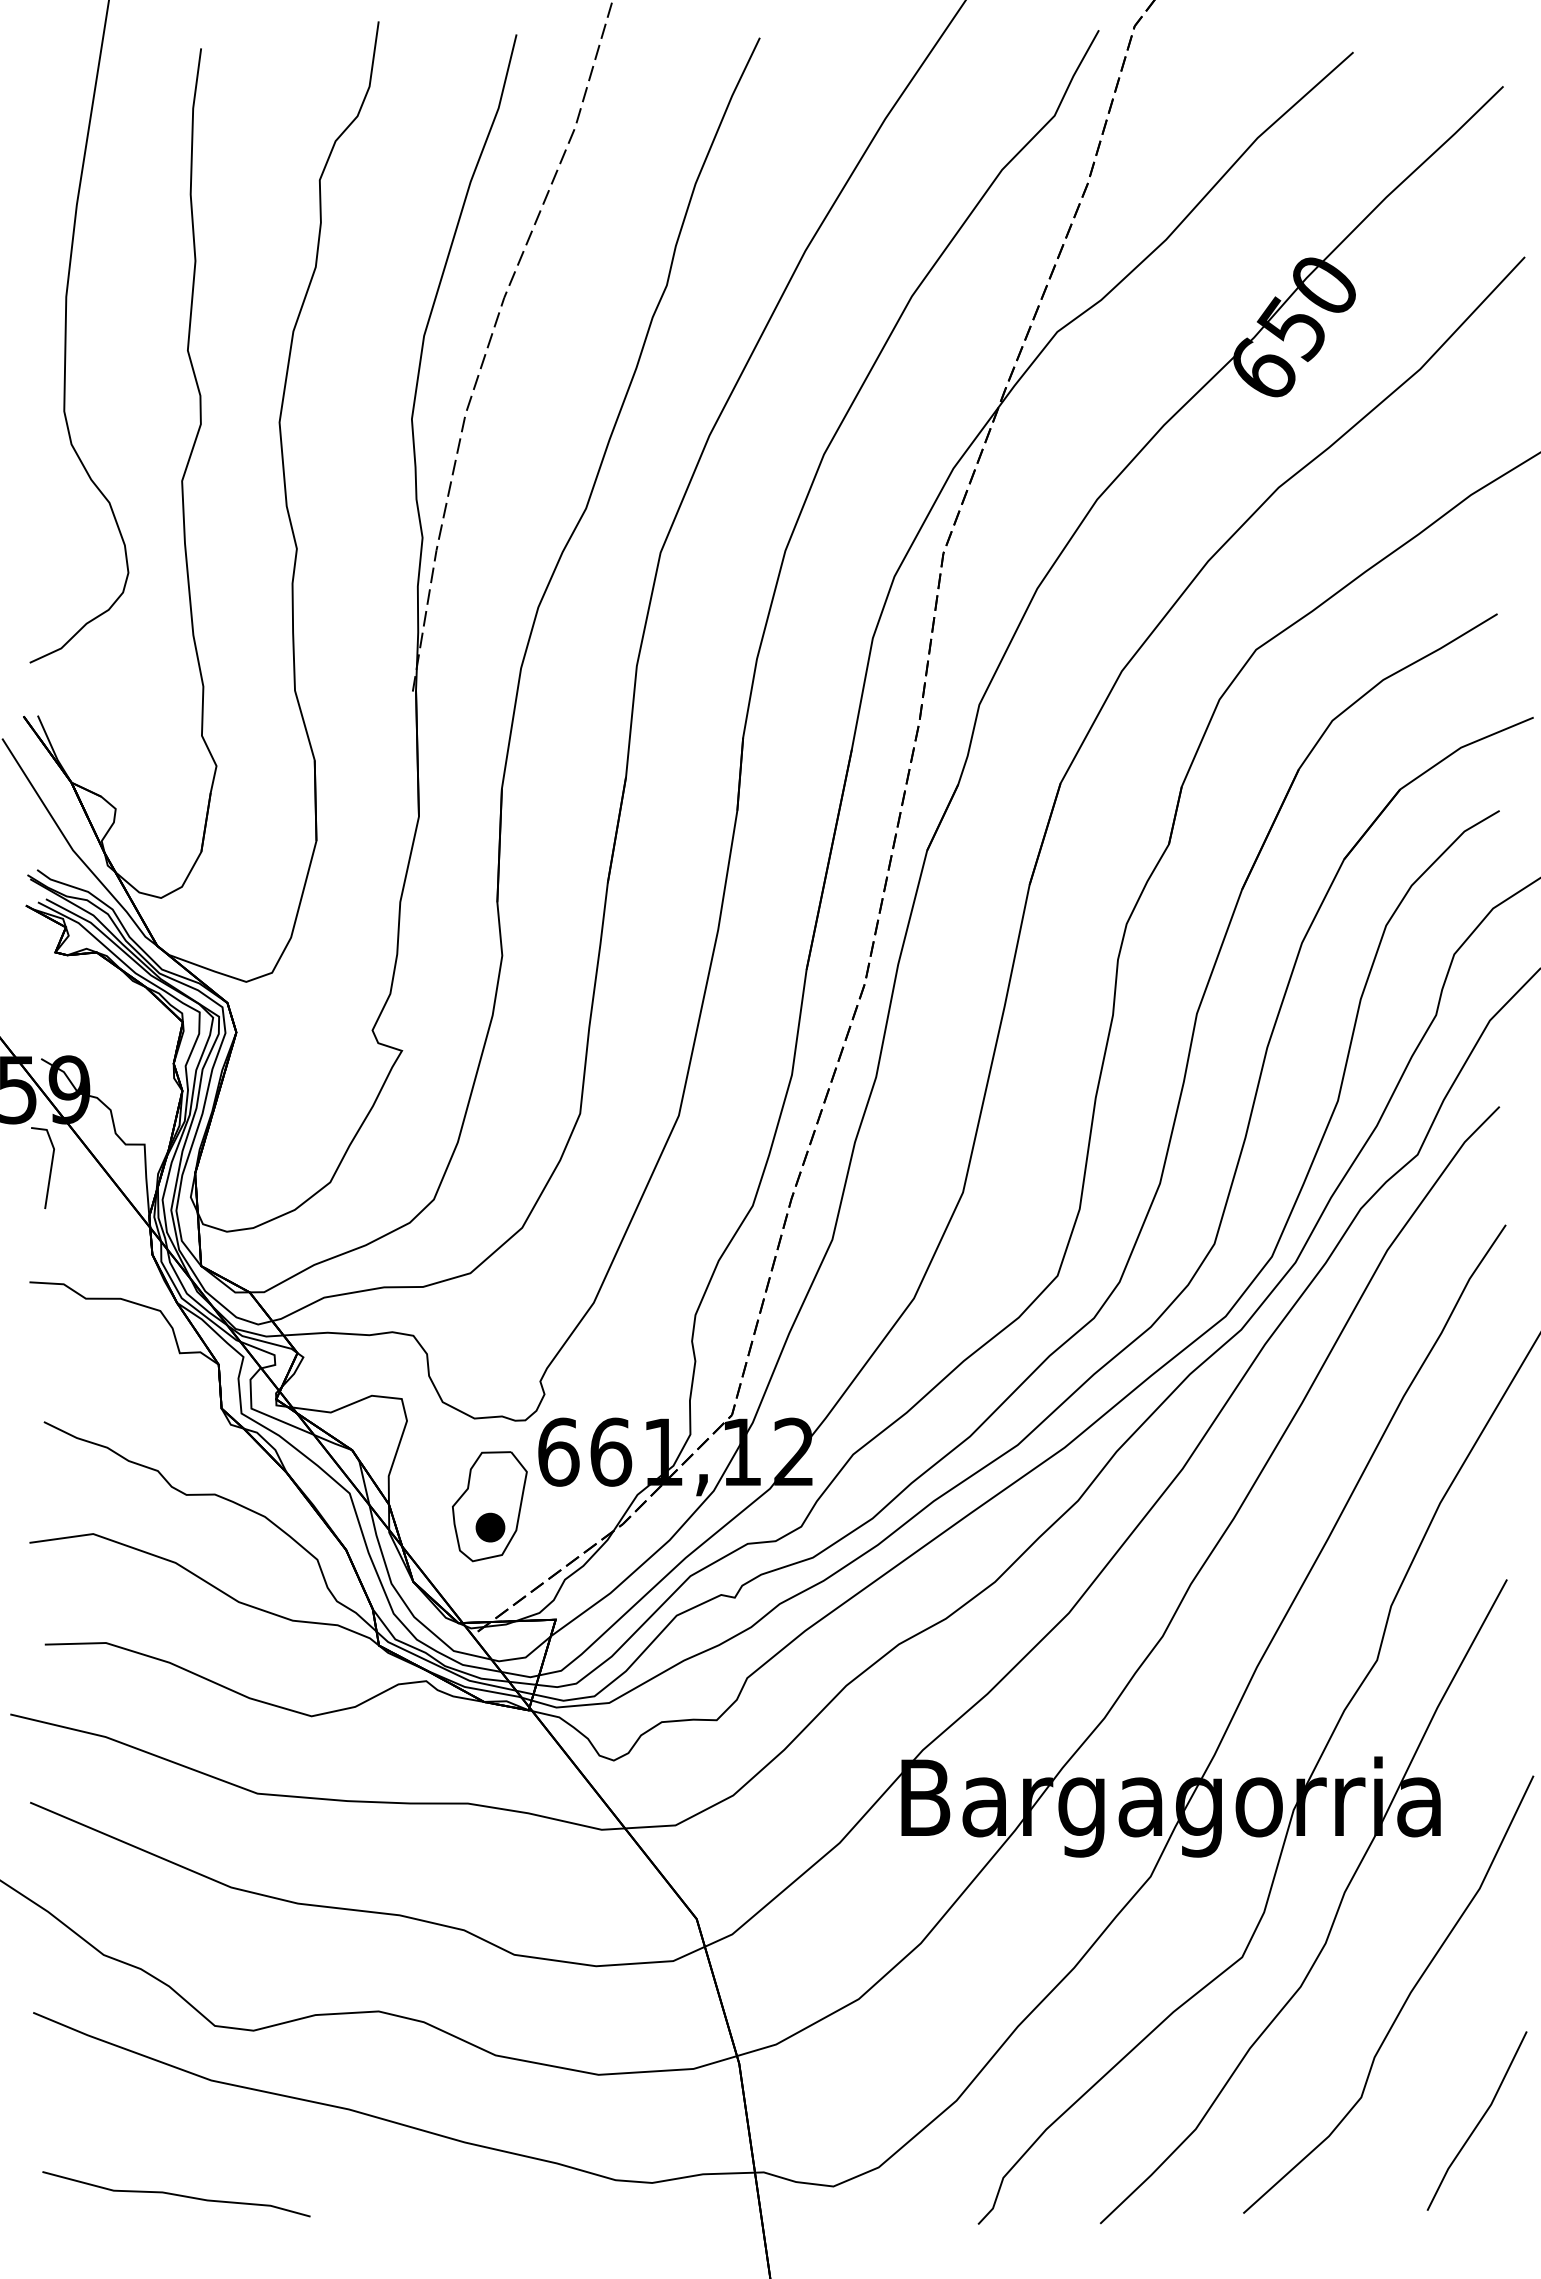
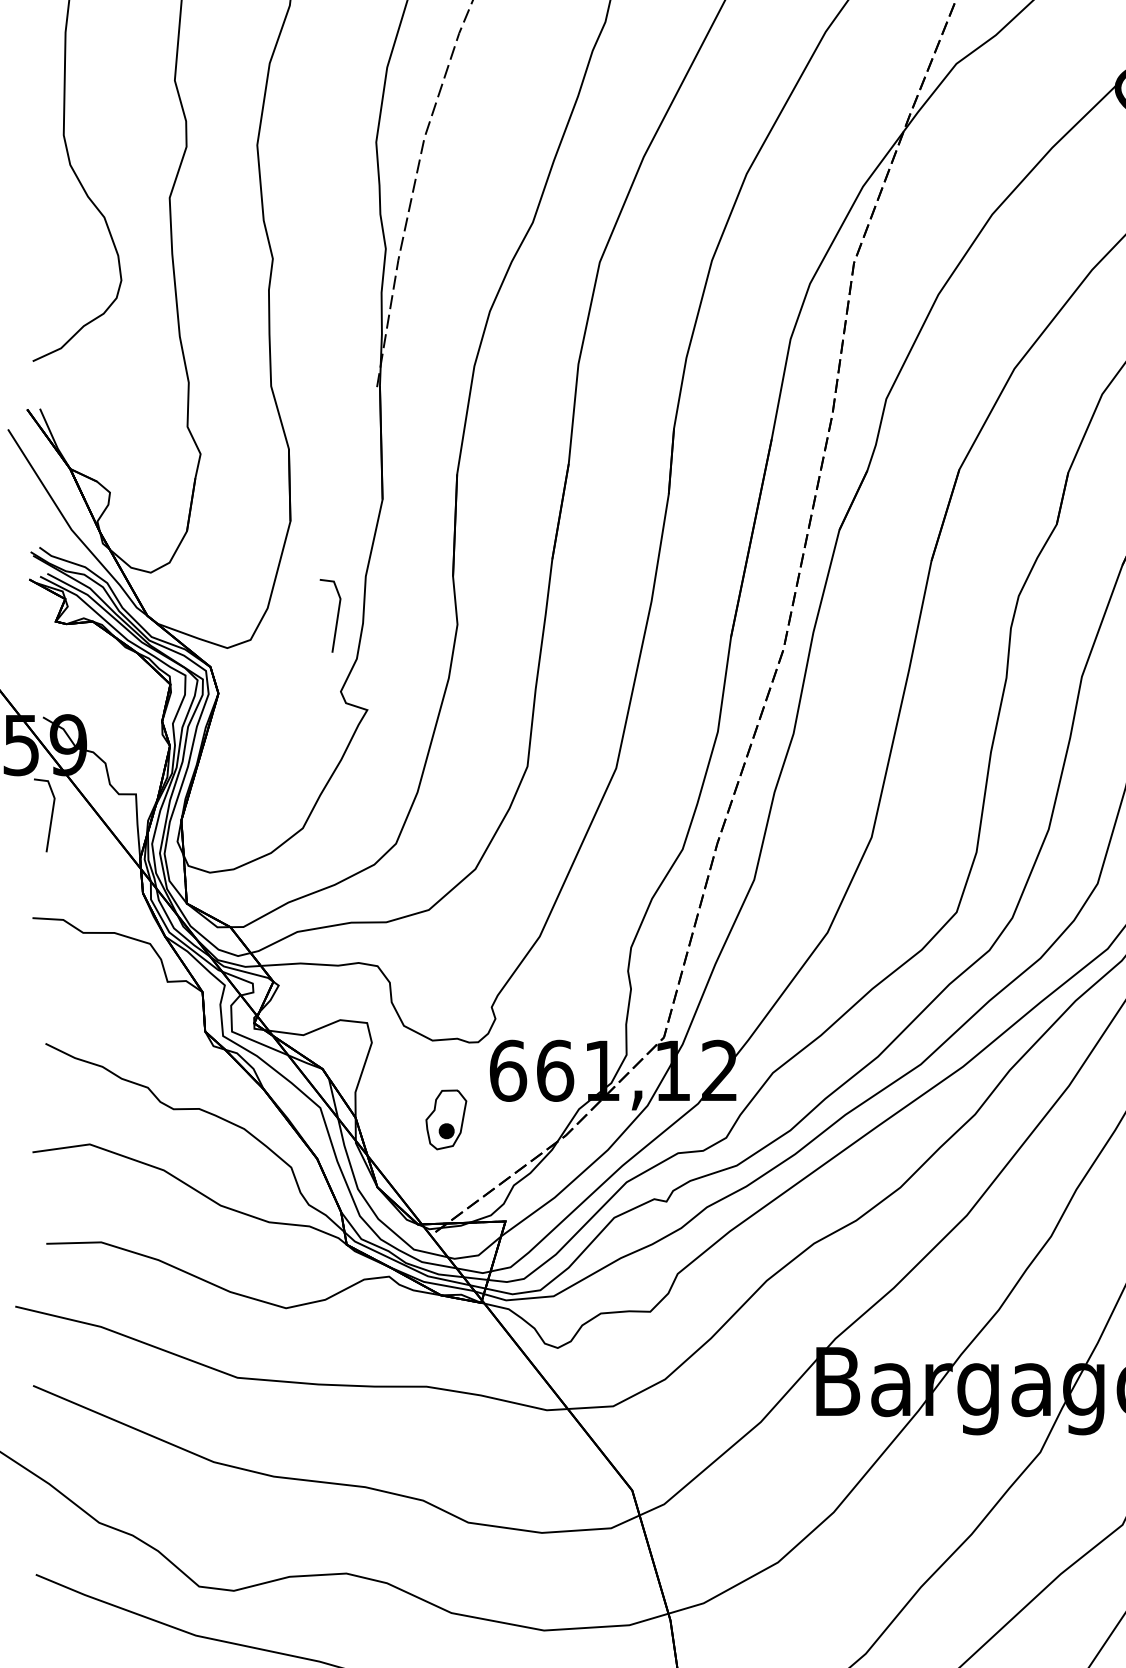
line: (367, 949) -> (336, 618), added
part: (489, 1506) -> (446, 1119), size x0.6

